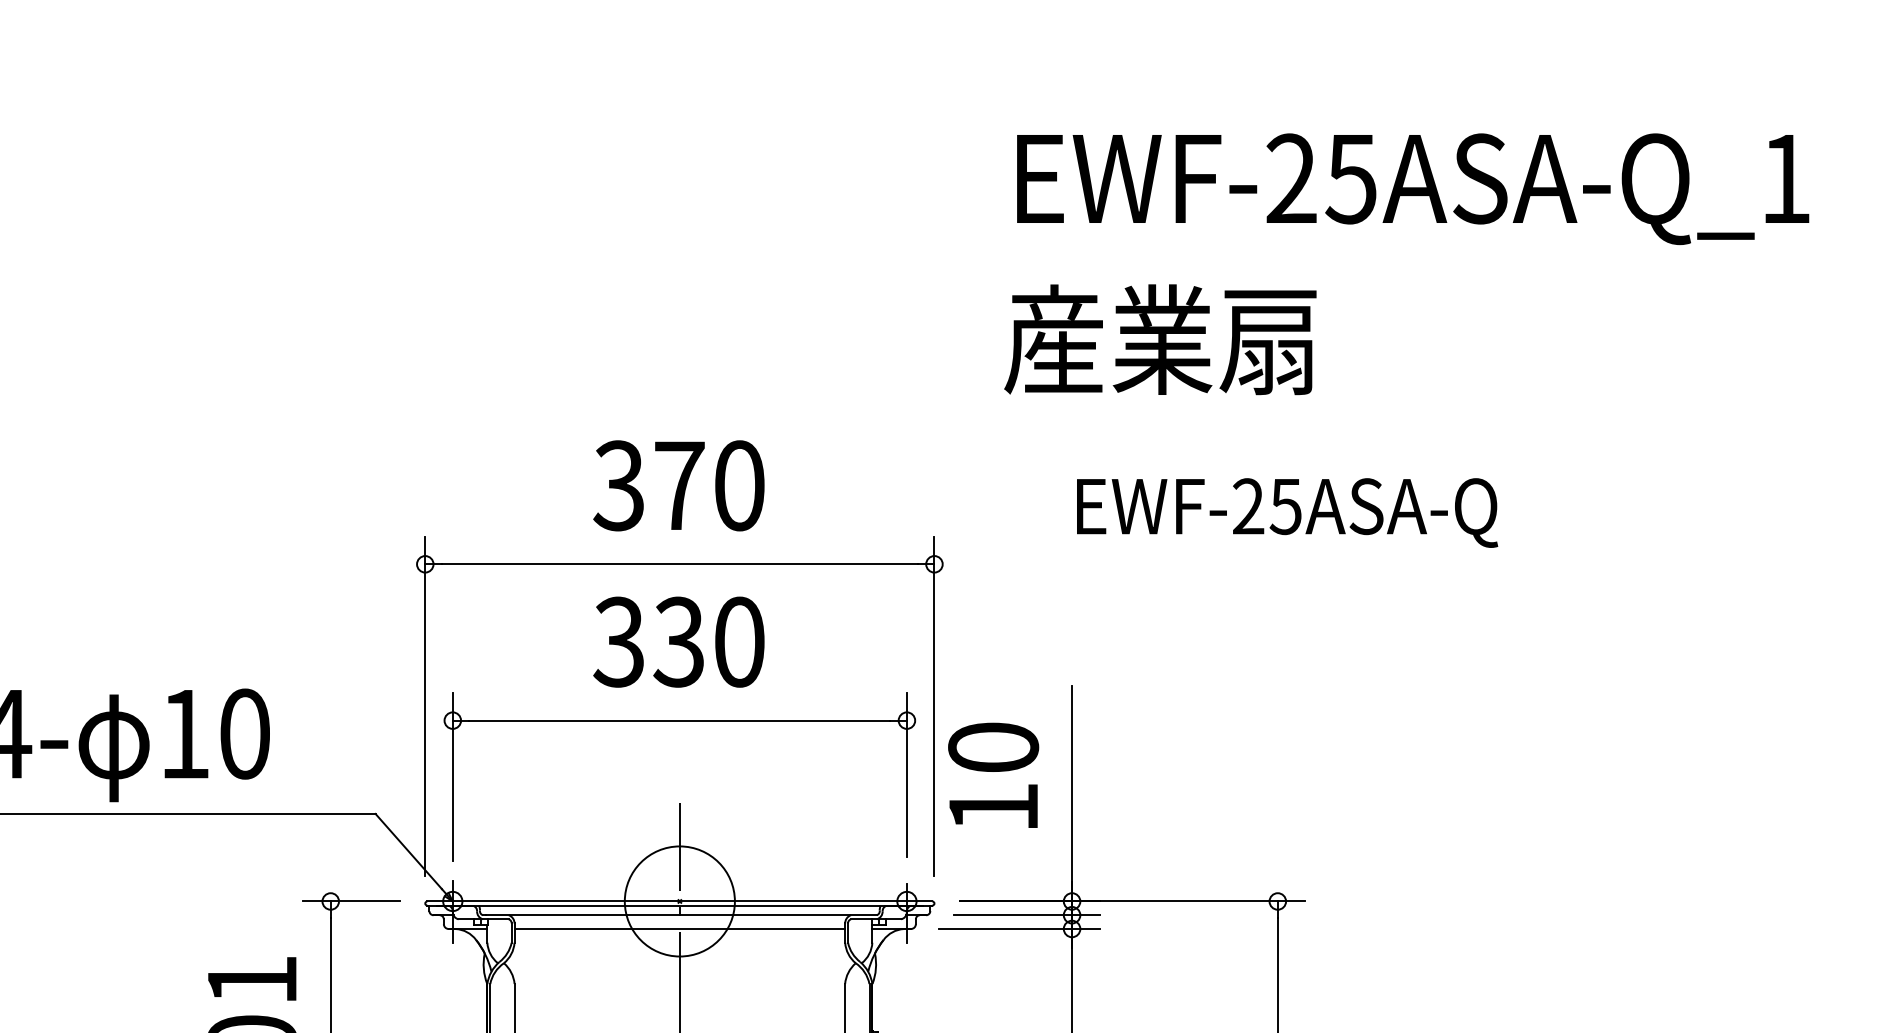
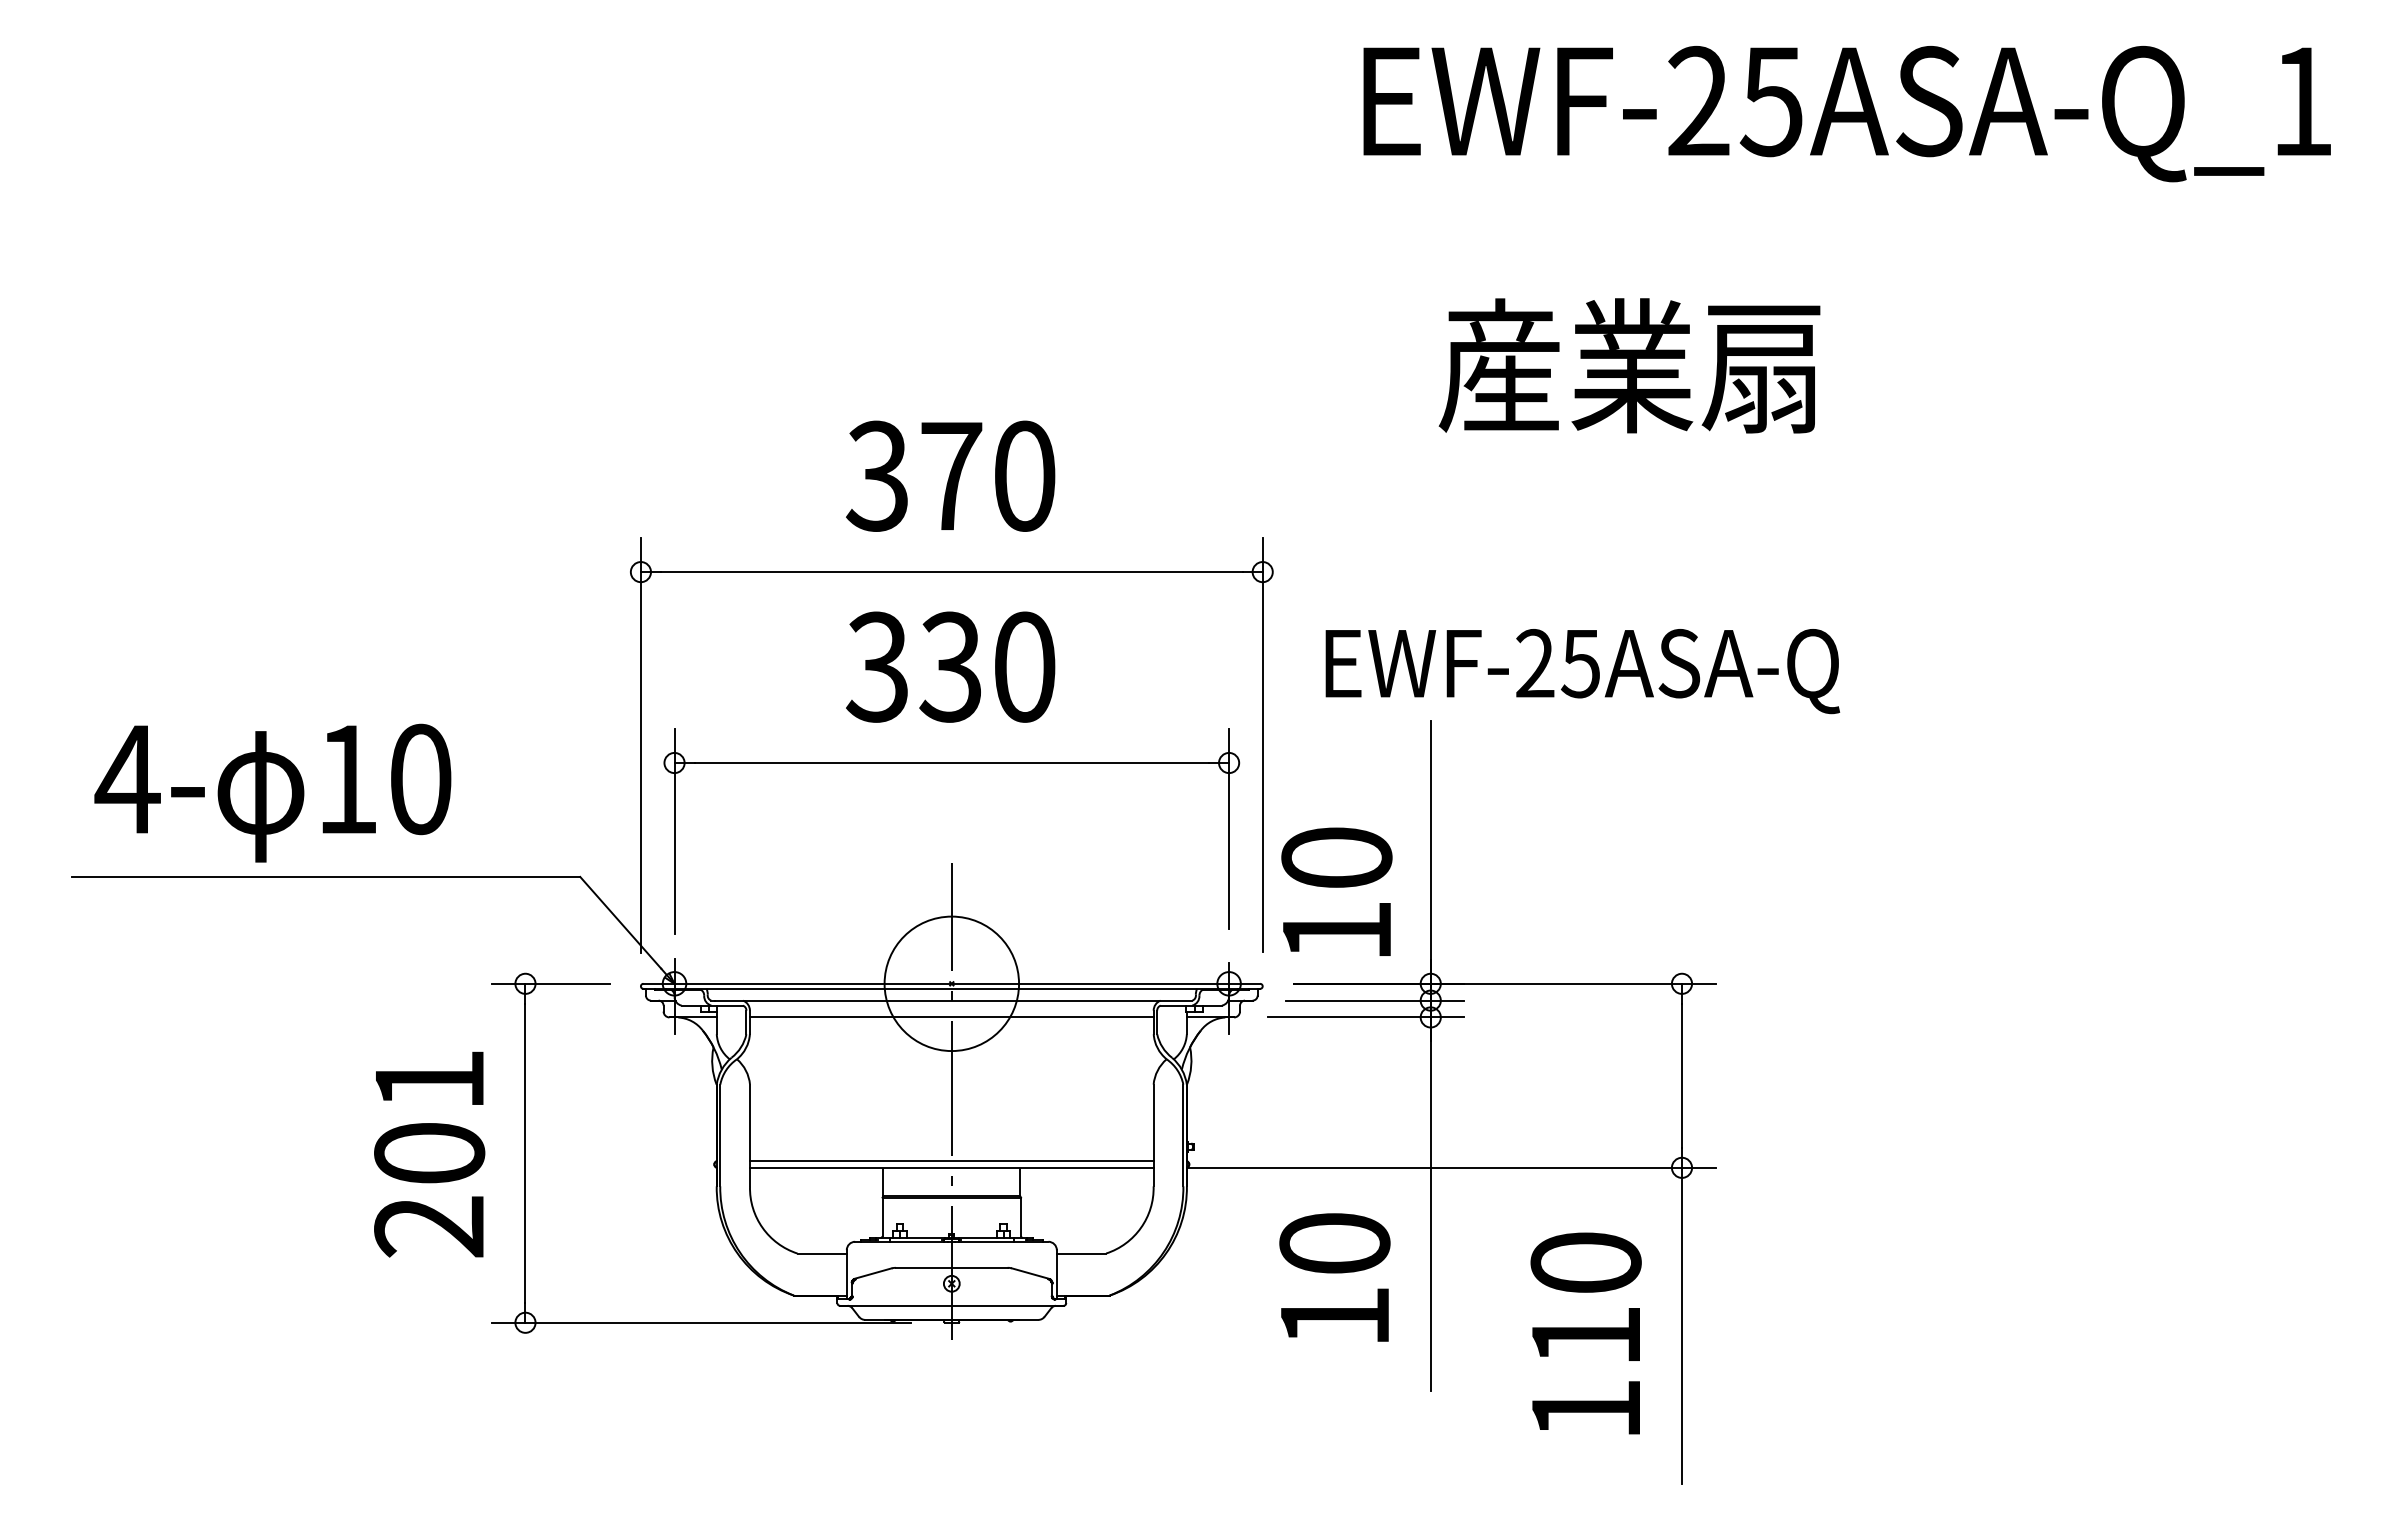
text: (1160, 339) -> (1629, 365), moved
text: (1287, 513) -> (1582, 671), moved
text: (993, 775) -> (1336, 891), moved

